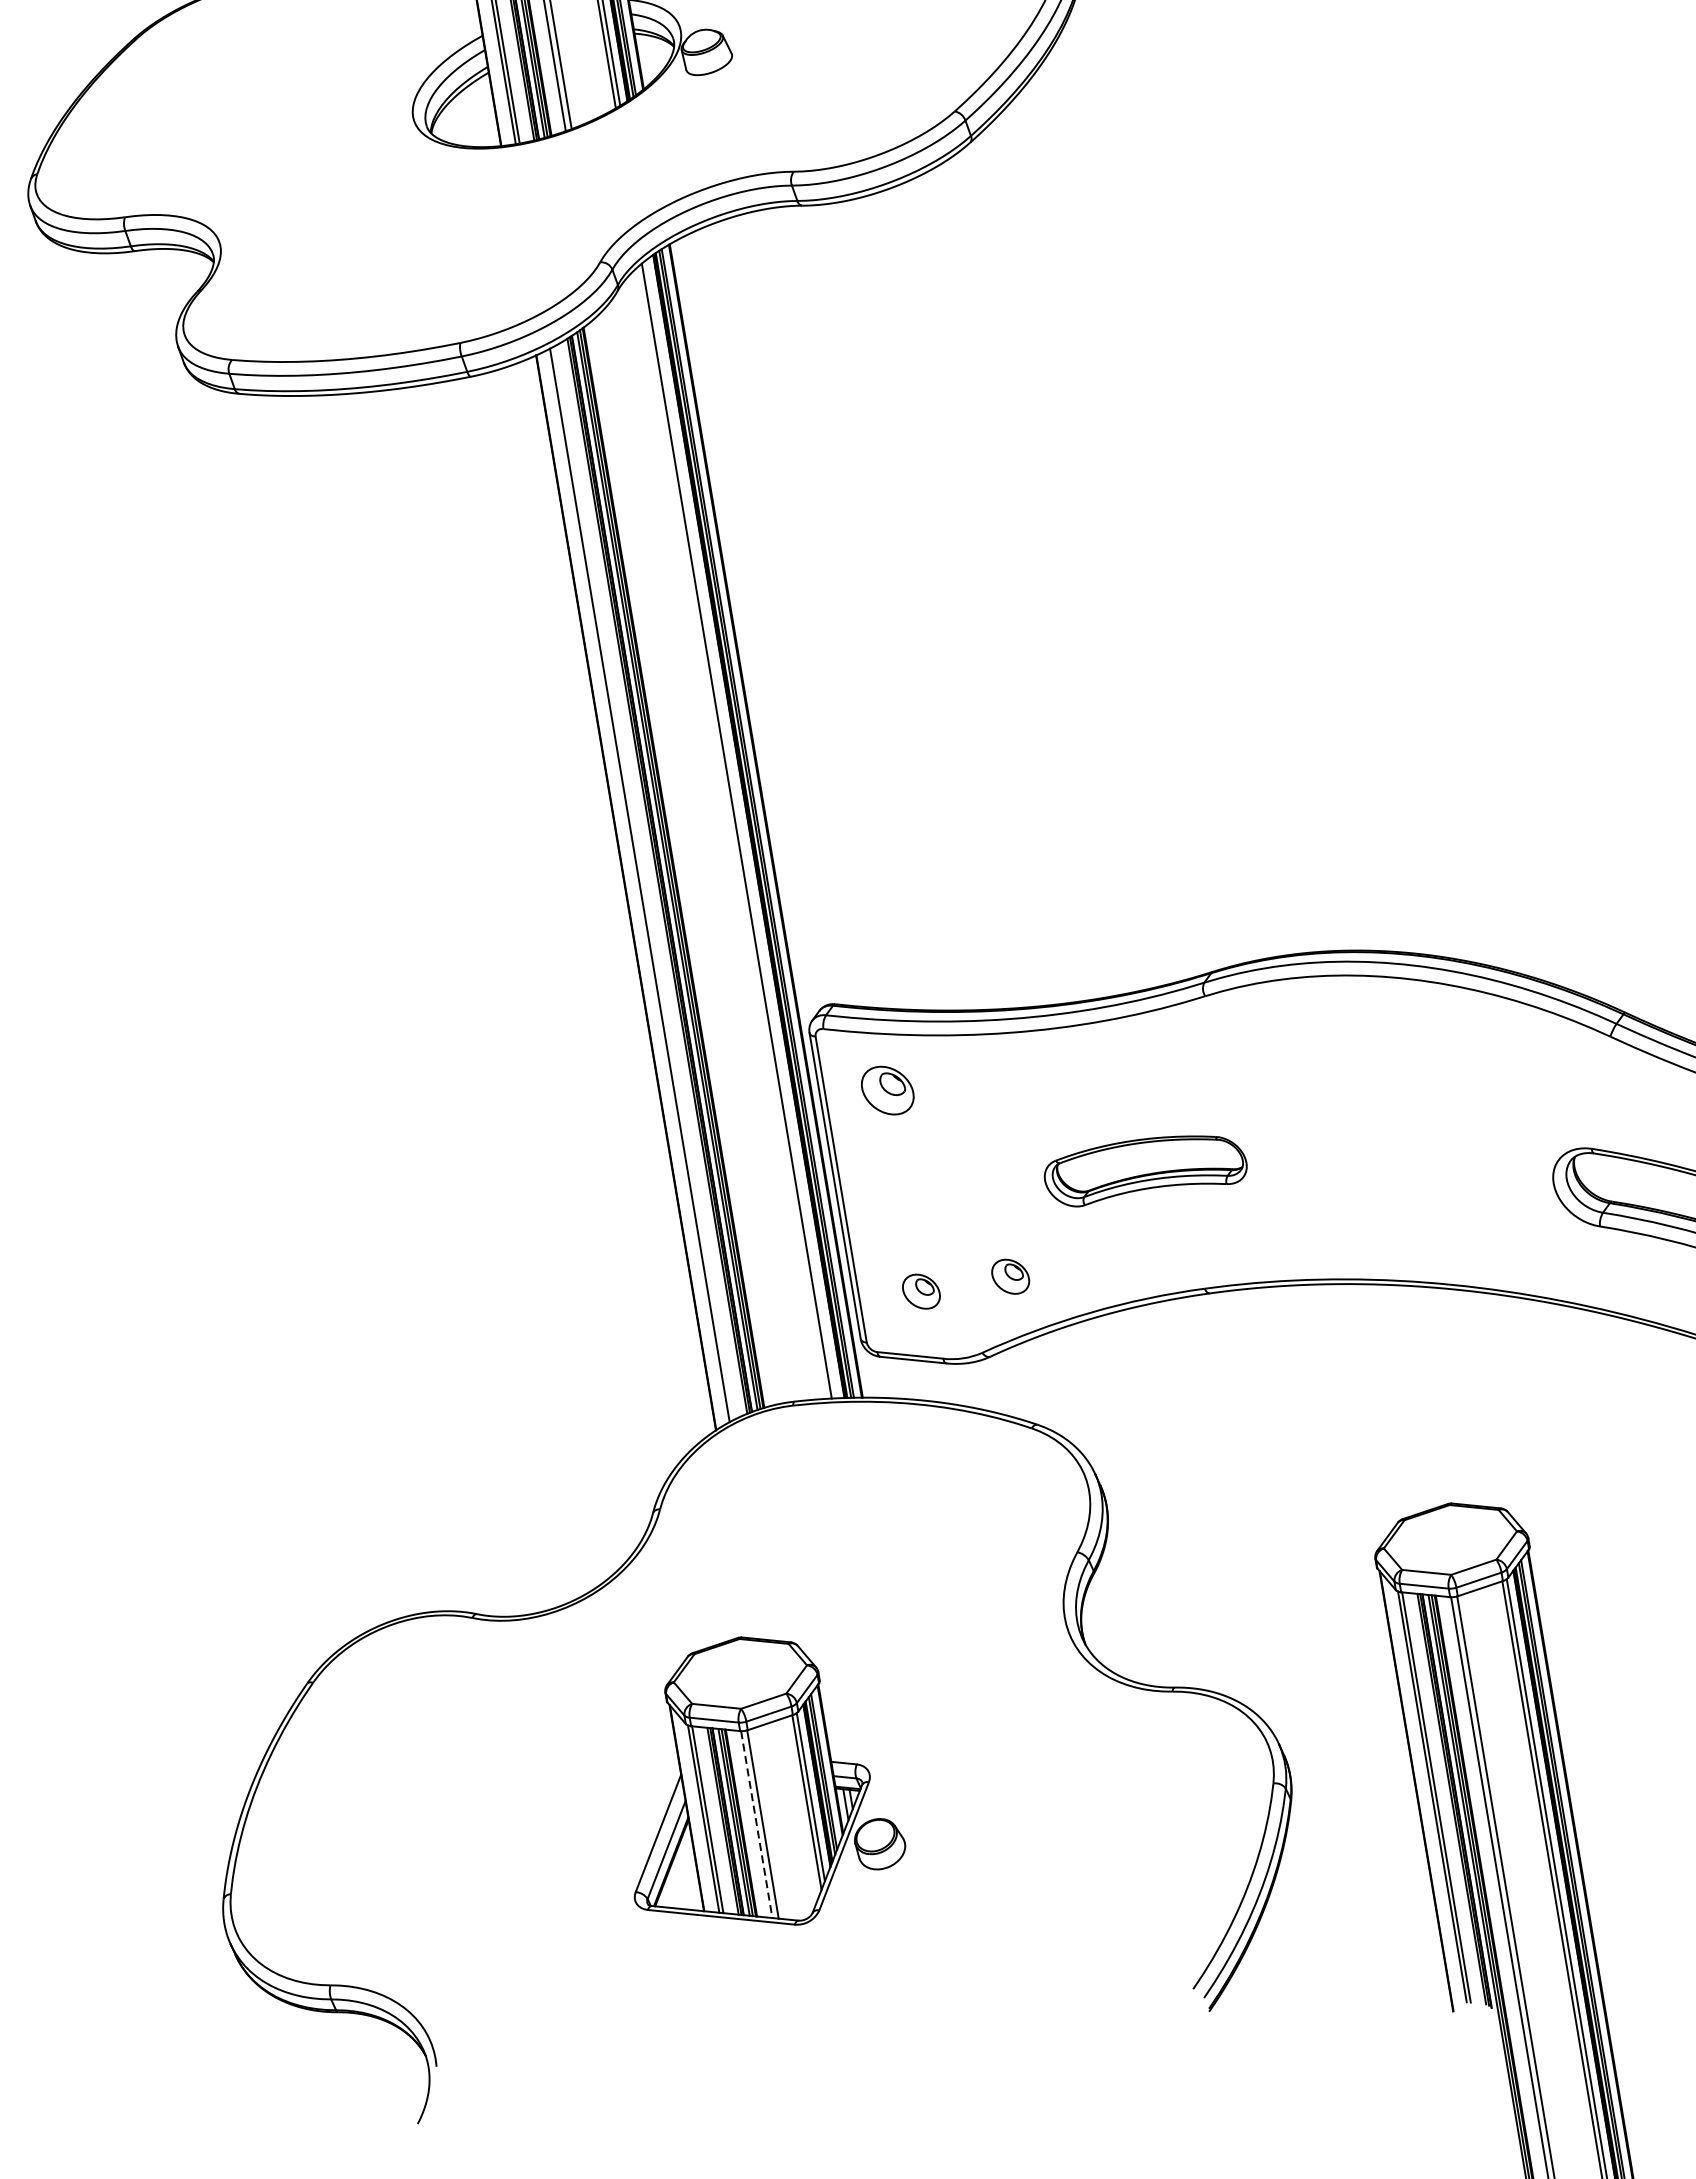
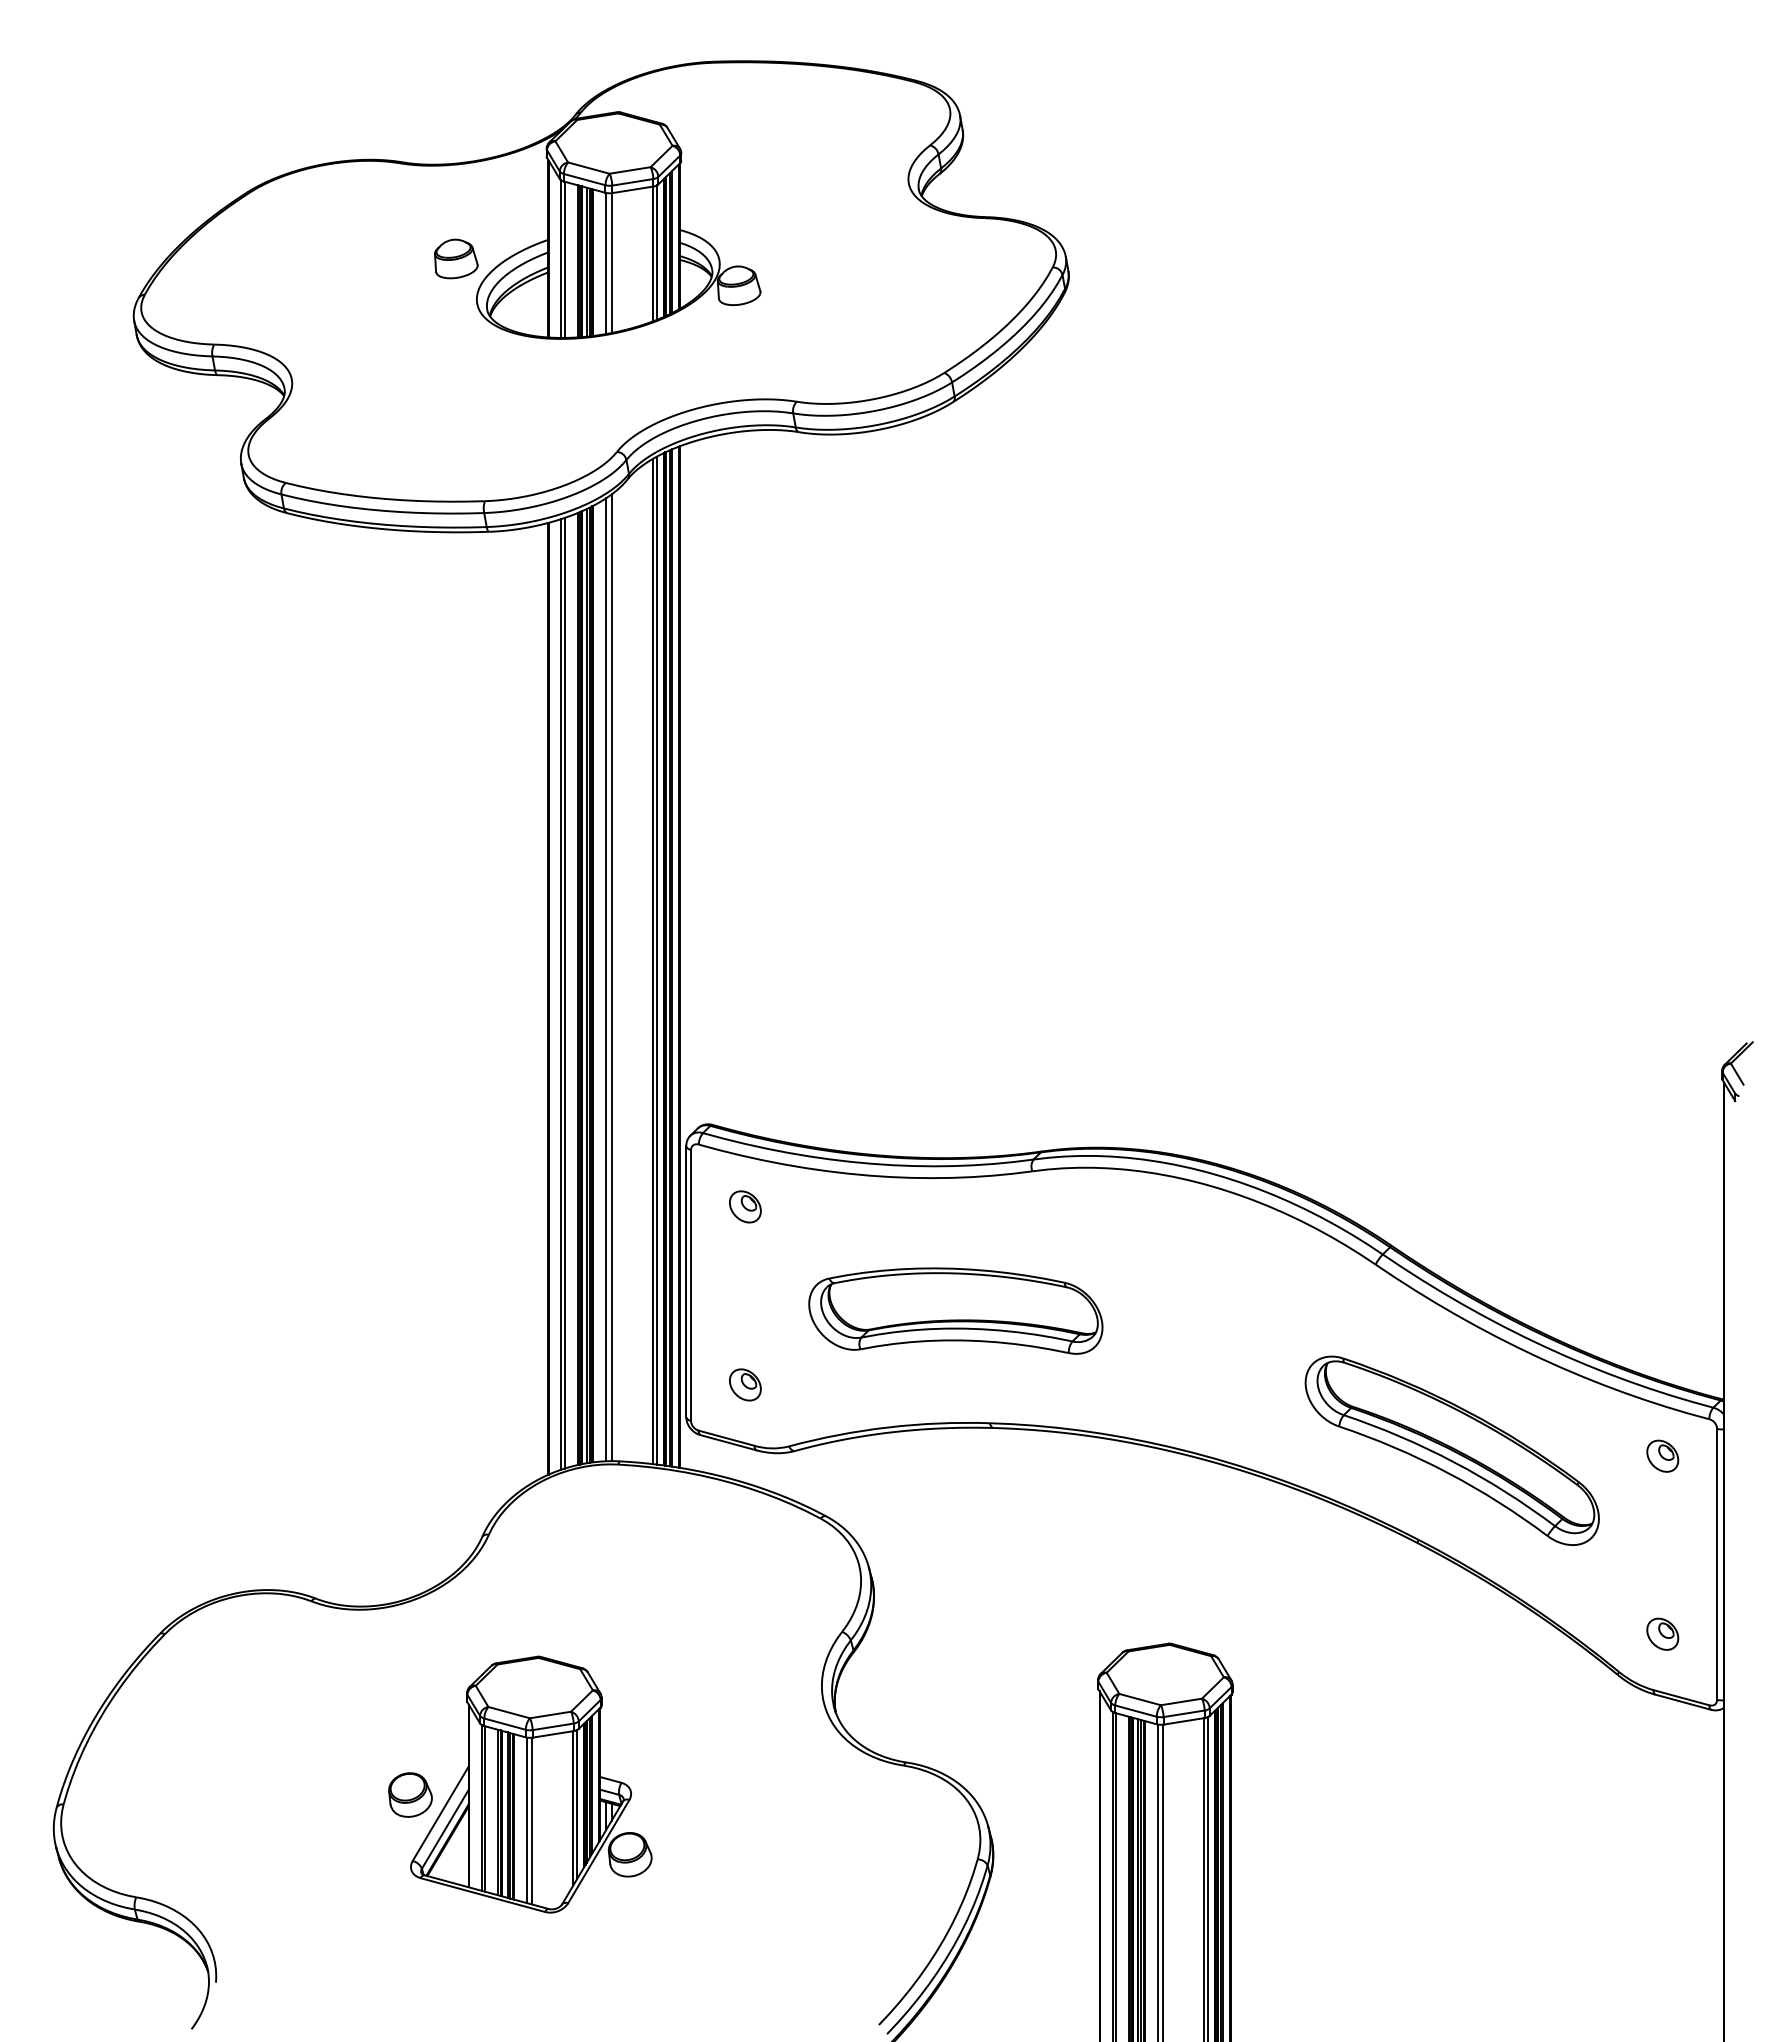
part: (382, 74) -> (456, 258), added
line: (740, 829) -> (656, 960), added
line: (693, 856) -> (611, 977), added
line: (688, 860) -> (606, 979), added
line: (643, 882) -> (564, 992), added
part: (887, 1090) -> (745, 1206), size x0.71
part: (1144, 1167) -> (955, 1310), size x1.67
part: (1010, 1276) -> (824, 1384), removed
part: (620, 1817) -> (410, 1794), added
line: (756, 1824) -> (526, 1820), dashed -> solid

